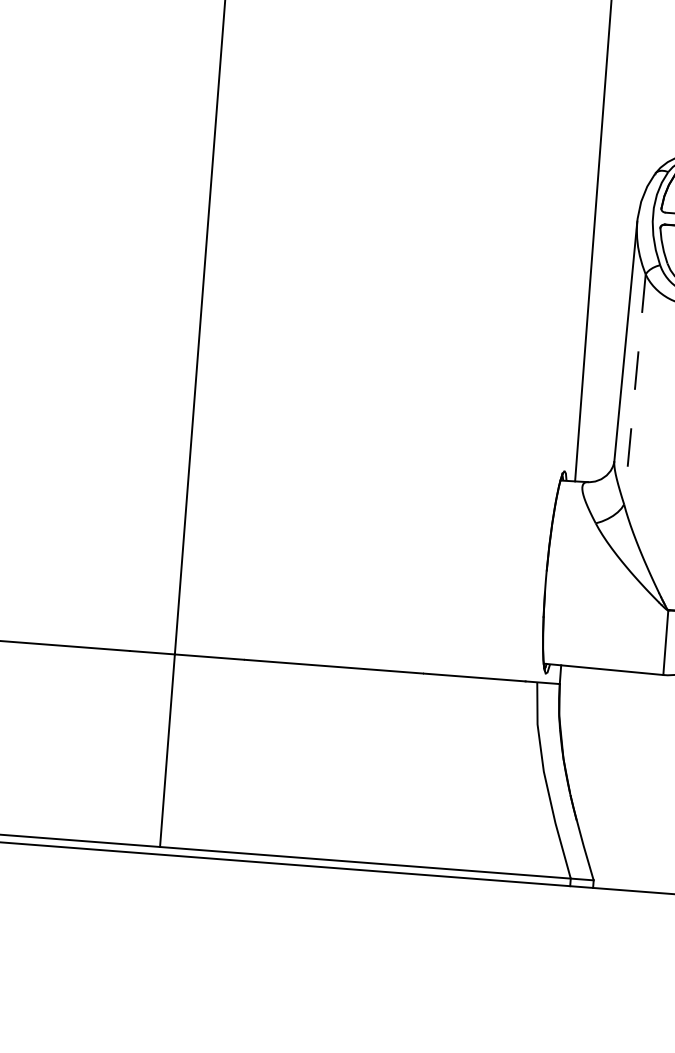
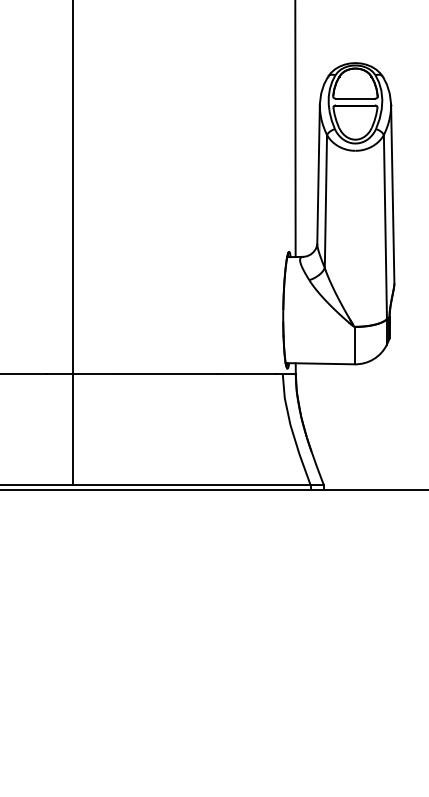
line: (634, 389) -> (325, 201), dashed -> solid

